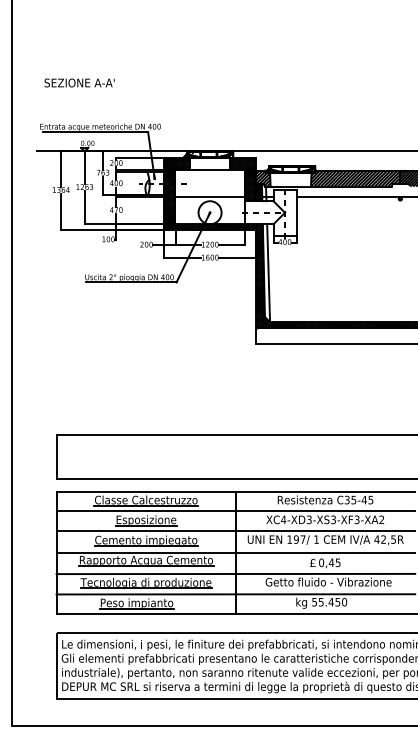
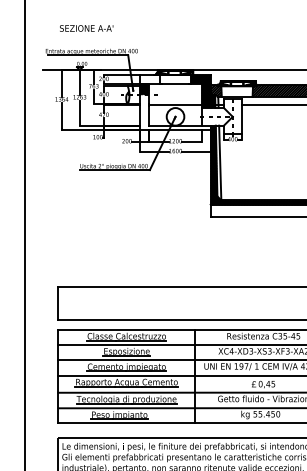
text: (79, 82) -> (86, 28), moved
hatch: (176, 163) -> (149, 79), removed
hatch: (209, 206) -> (175, 112), removed

